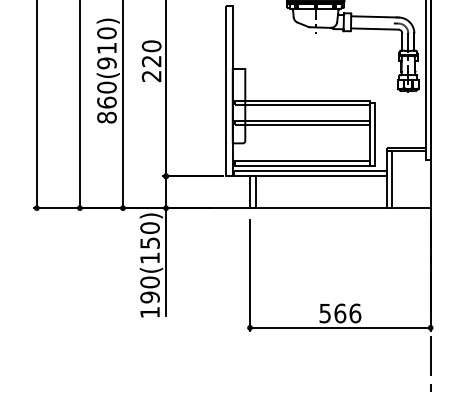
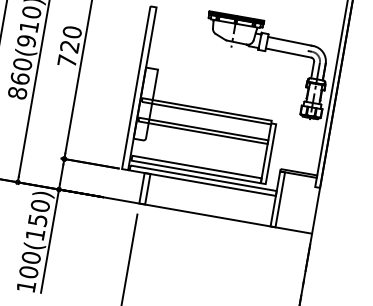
text: (151, 76) -> (67, 61), 220 -> 720
text: (149, 297) -> (28, 272), 190(150) -> 100(150)

